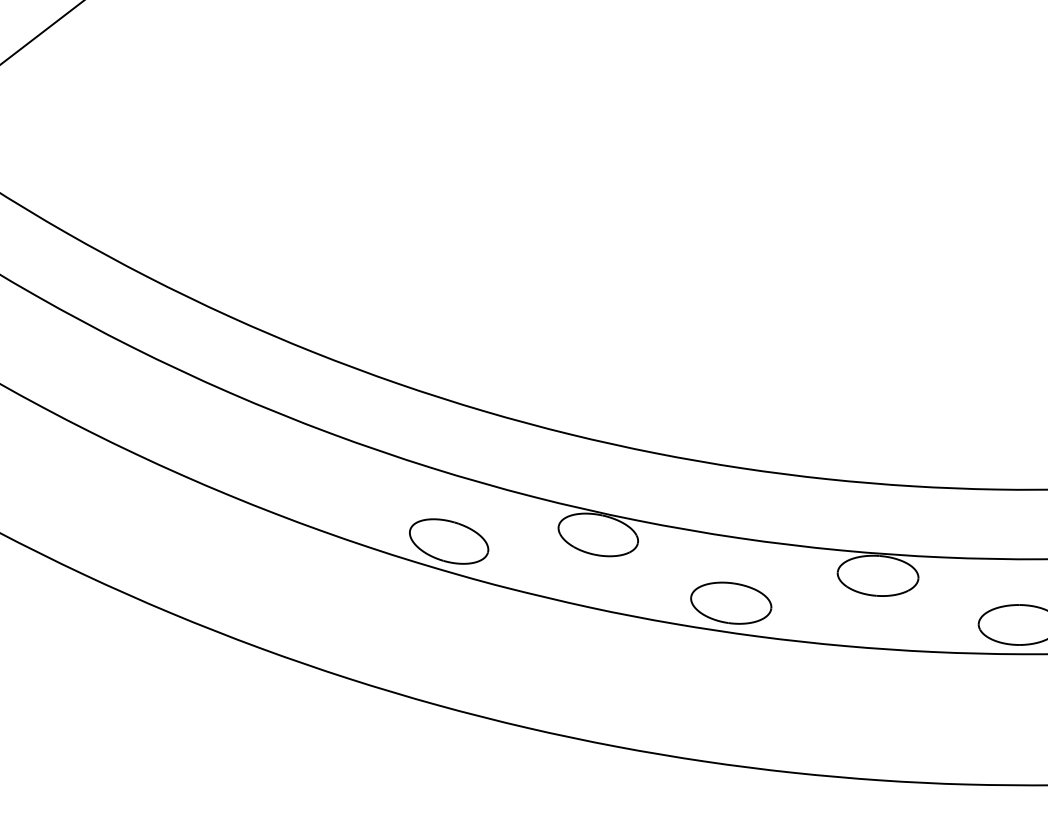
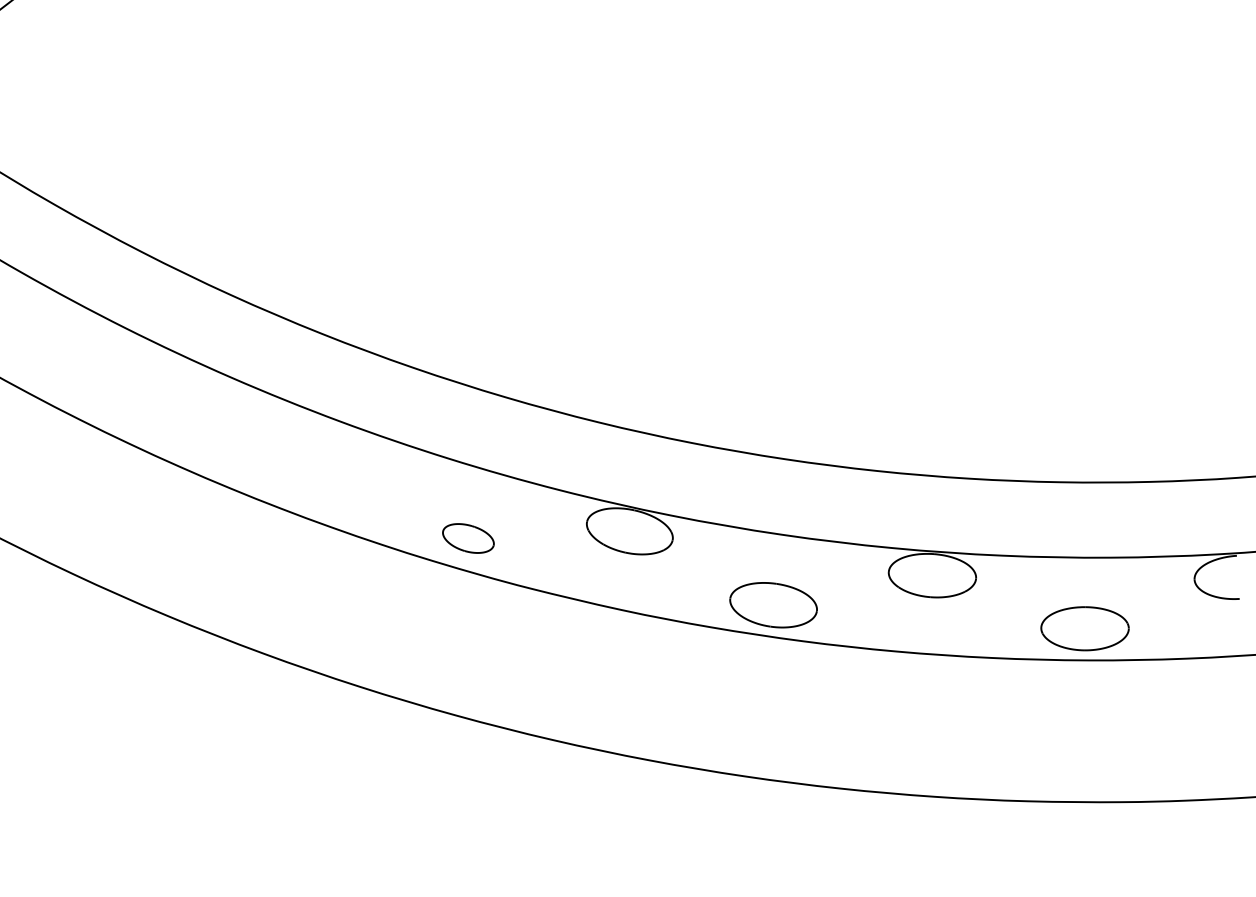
part: (449, 541) -> (468, 538), size x0.6

